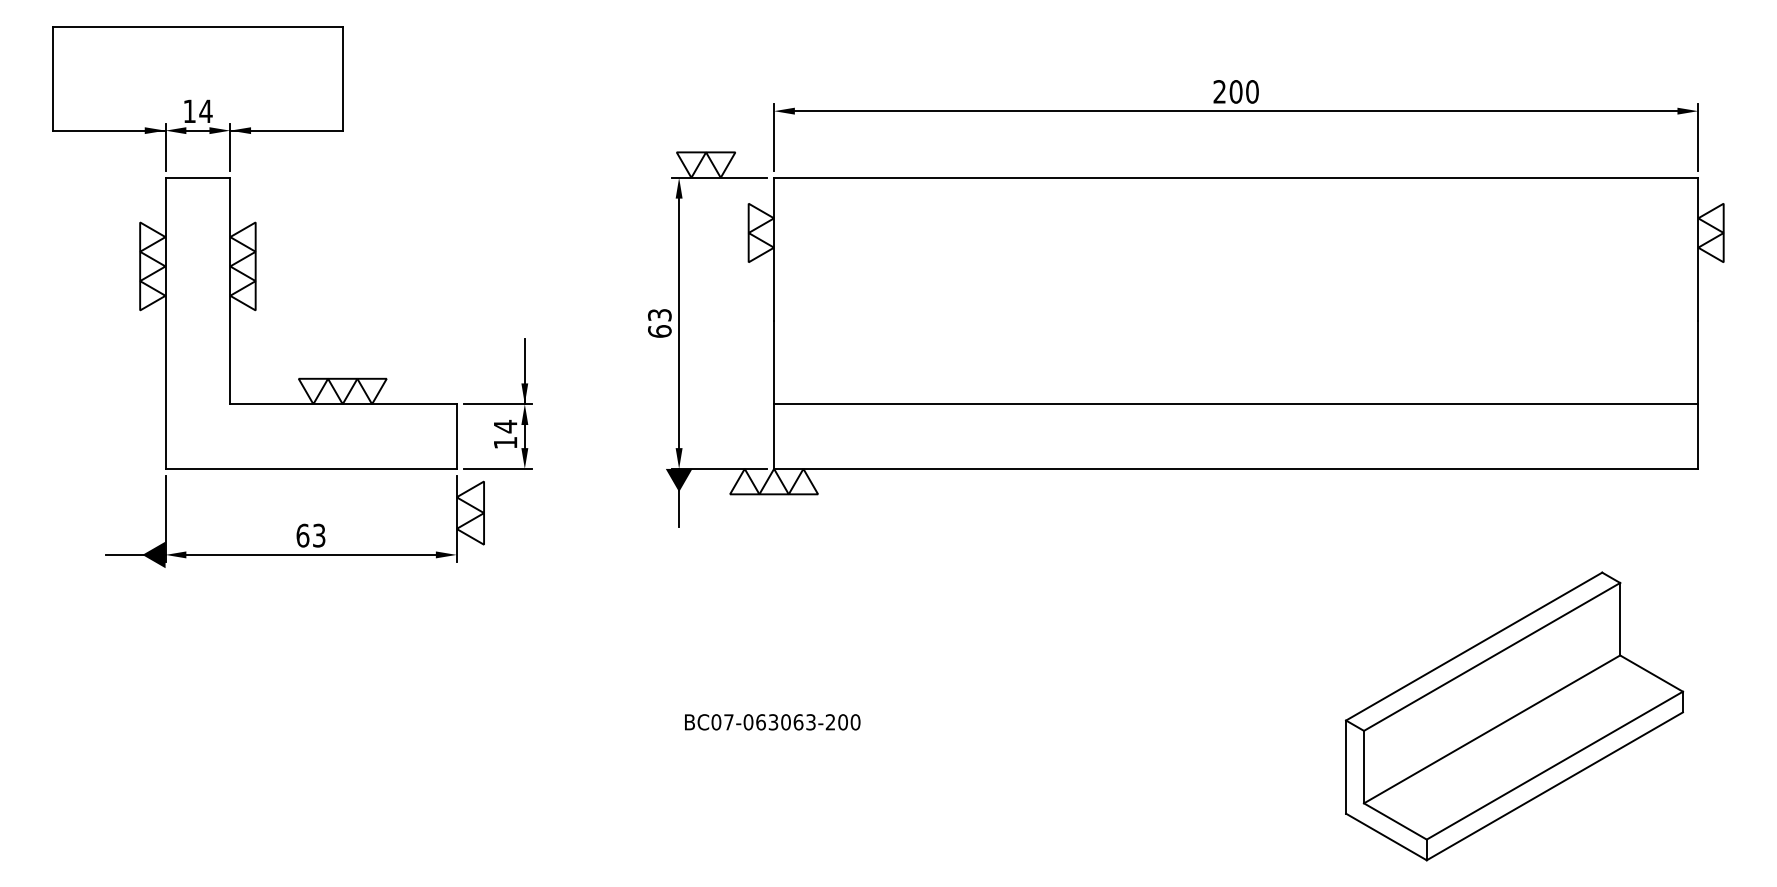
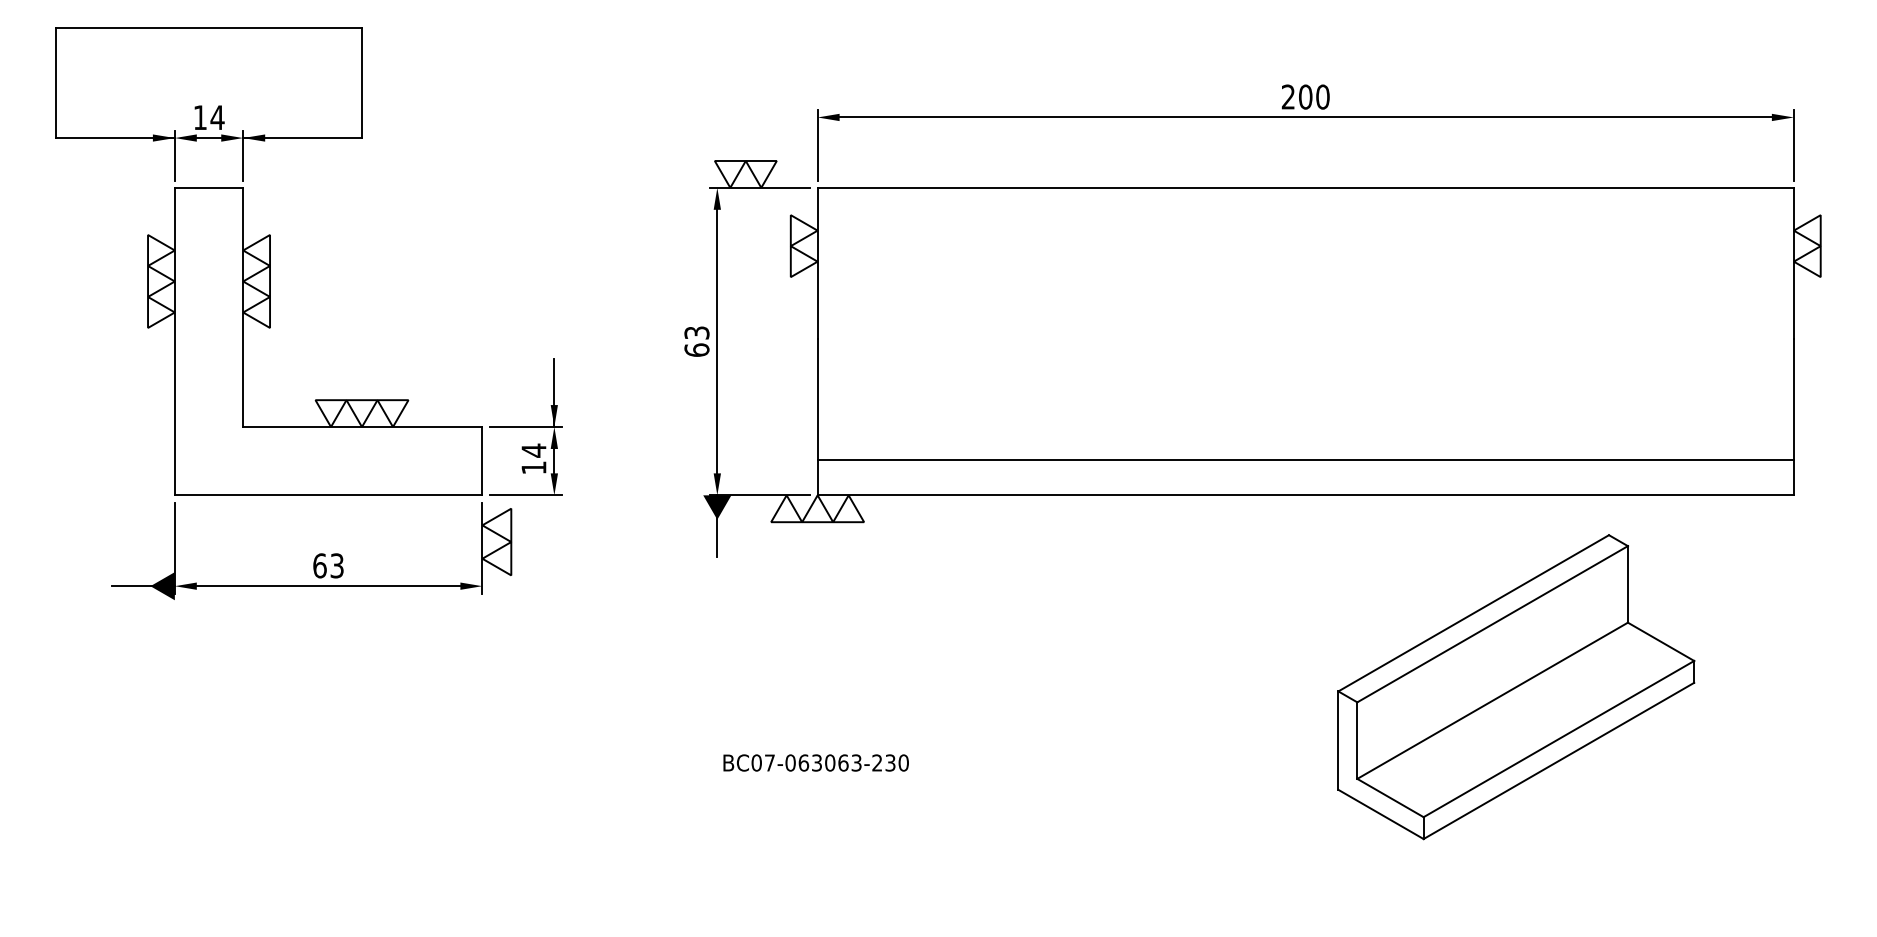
line: (1236, 404) -> (1306, 460), moved
part: (1514, 716) -> (1516, 687), moved
text: (842, 722) -> (889, 763), BC07-063063-200 -> BC07-063063-230

